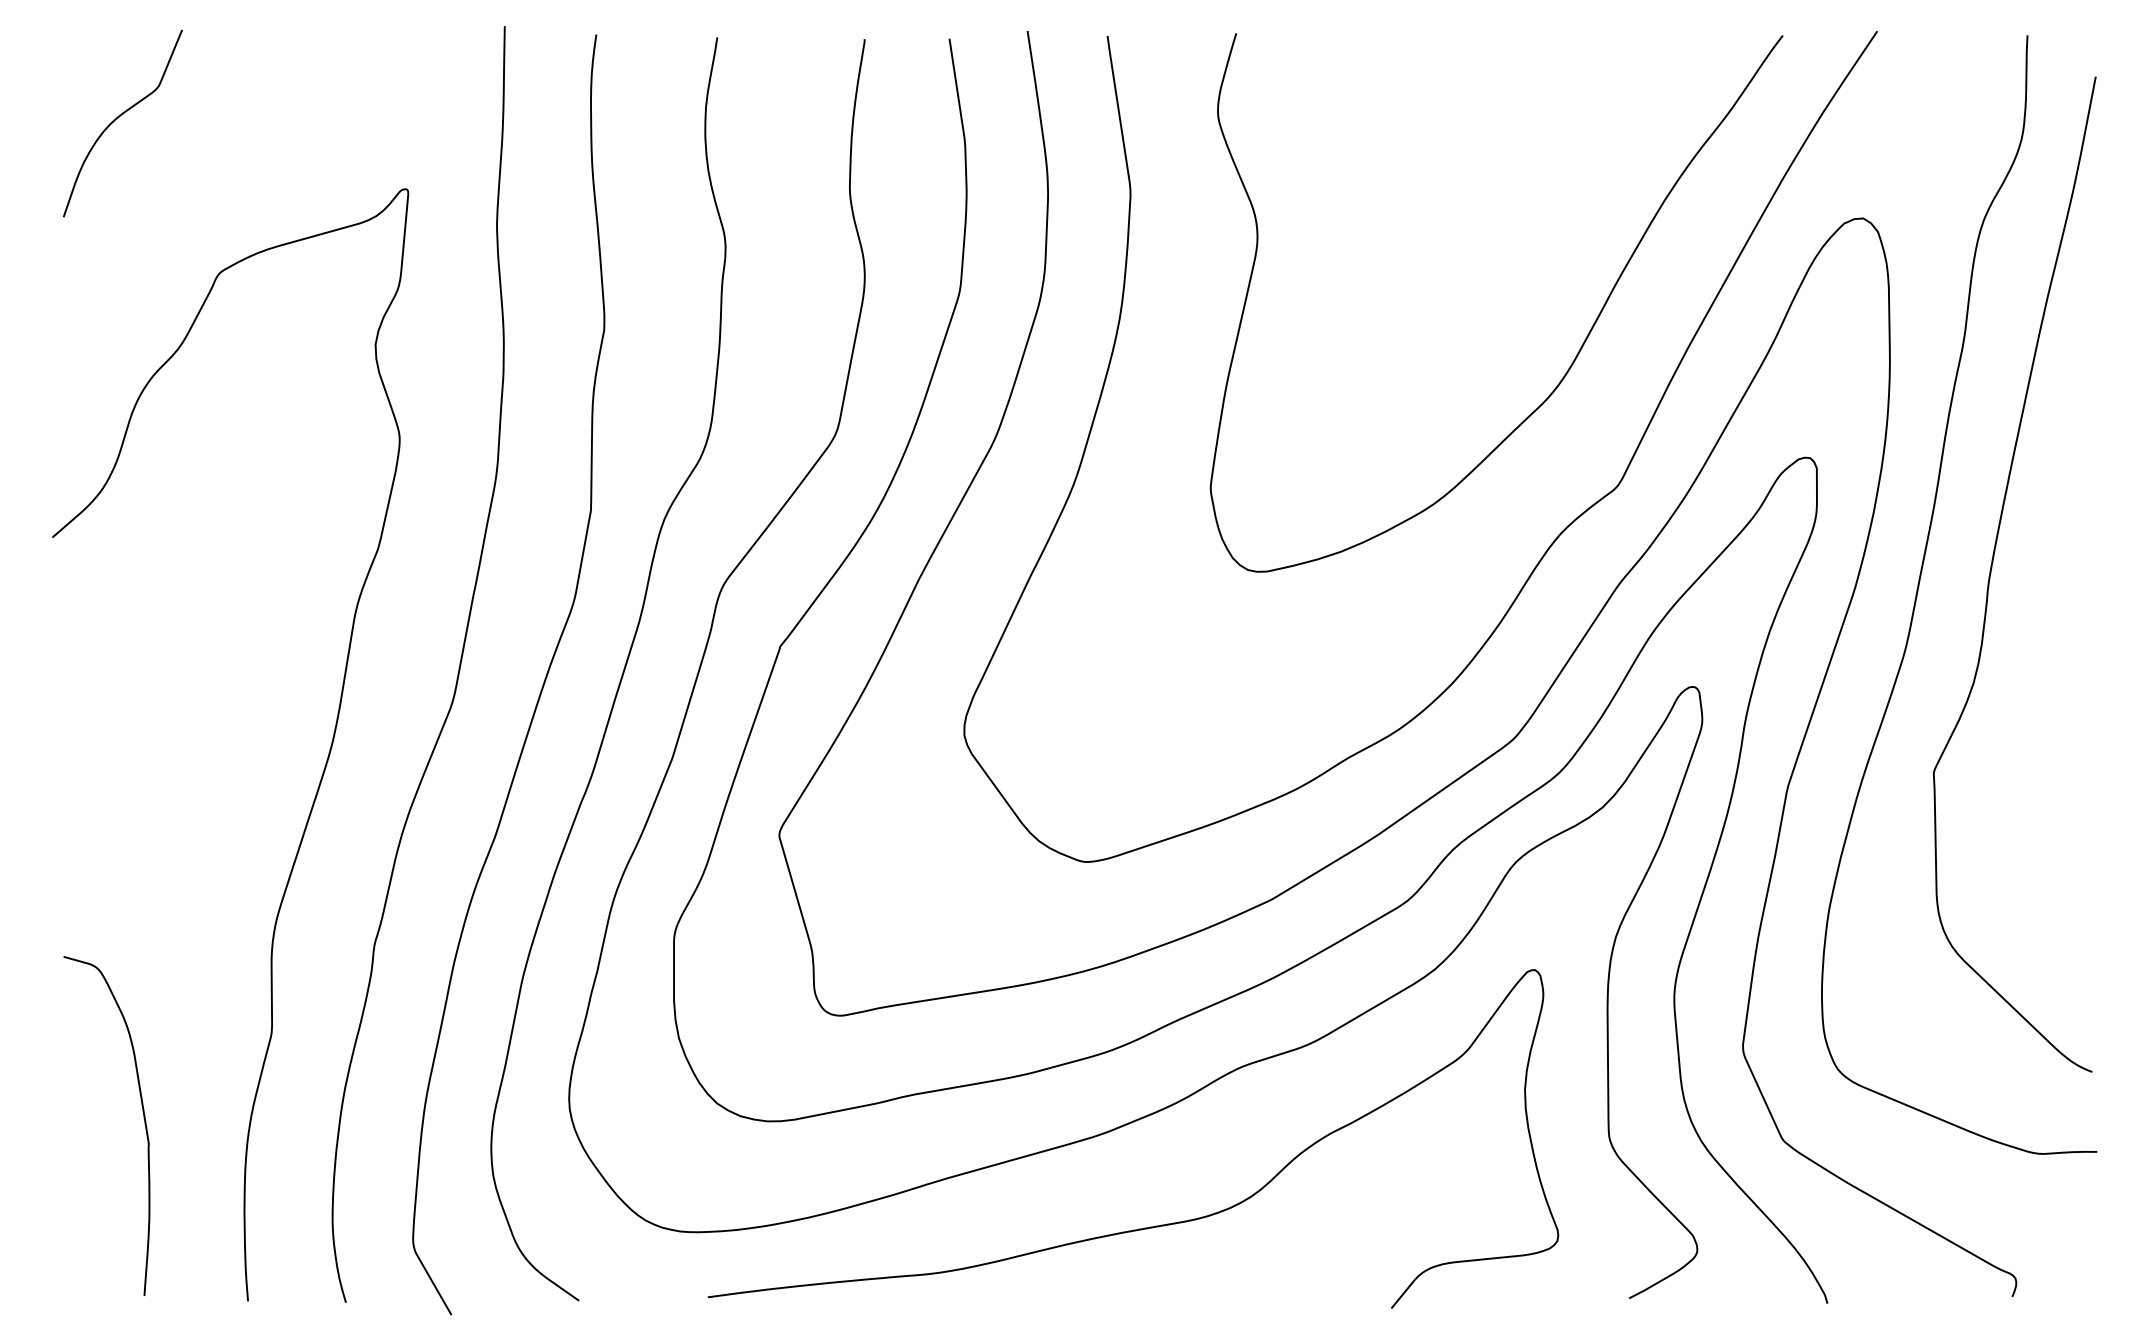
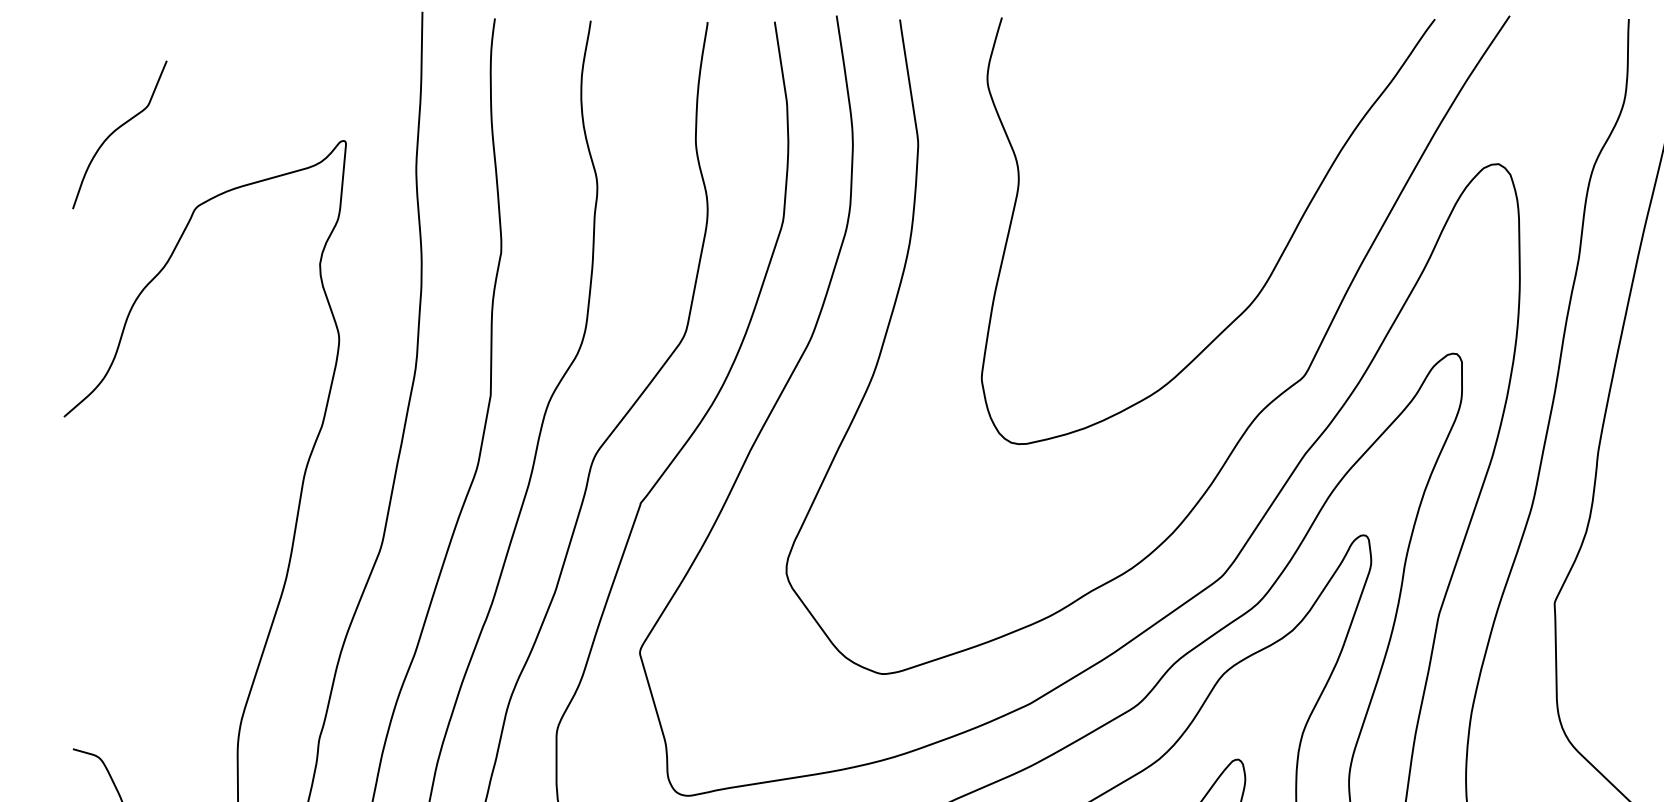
curve: (118, 118) -> (116, 130), moved

